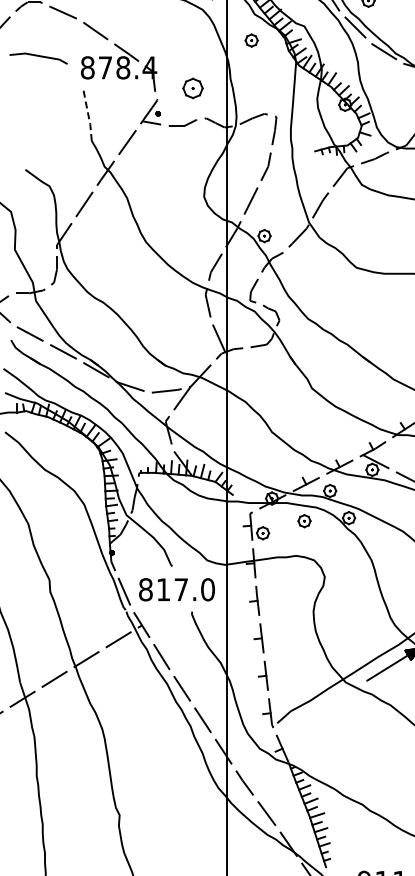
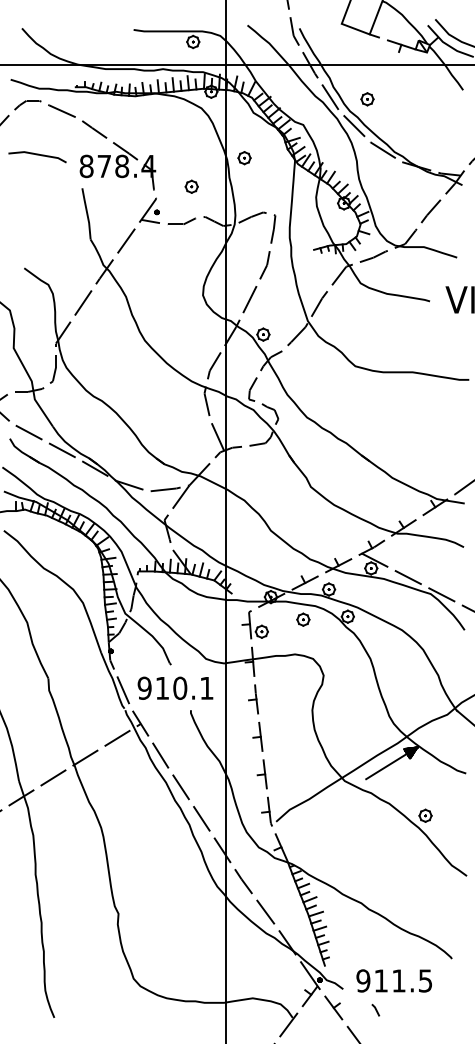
part: (251, 40) -> (244, 158), moved
part: (192, 87) -> (191, 186), size x0.62
line: (88, 114) -> (87, 213), dashed -> solid
text: (176, 588) -> (175, 687), 817.0 -> 910.1

